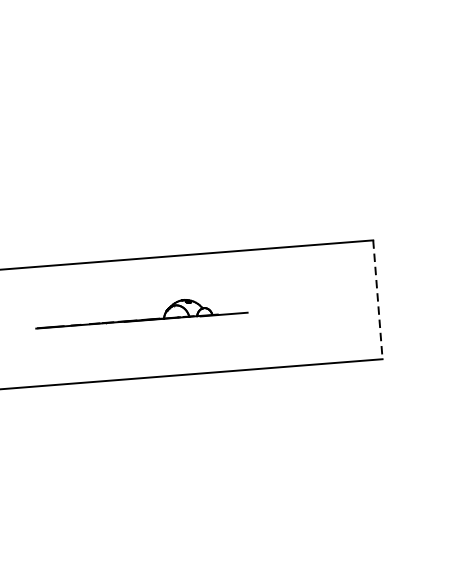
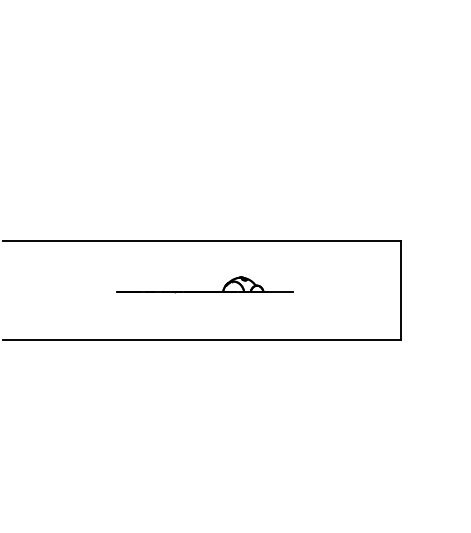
line: (378, 300) -> (401, 290), dashed -> solid

